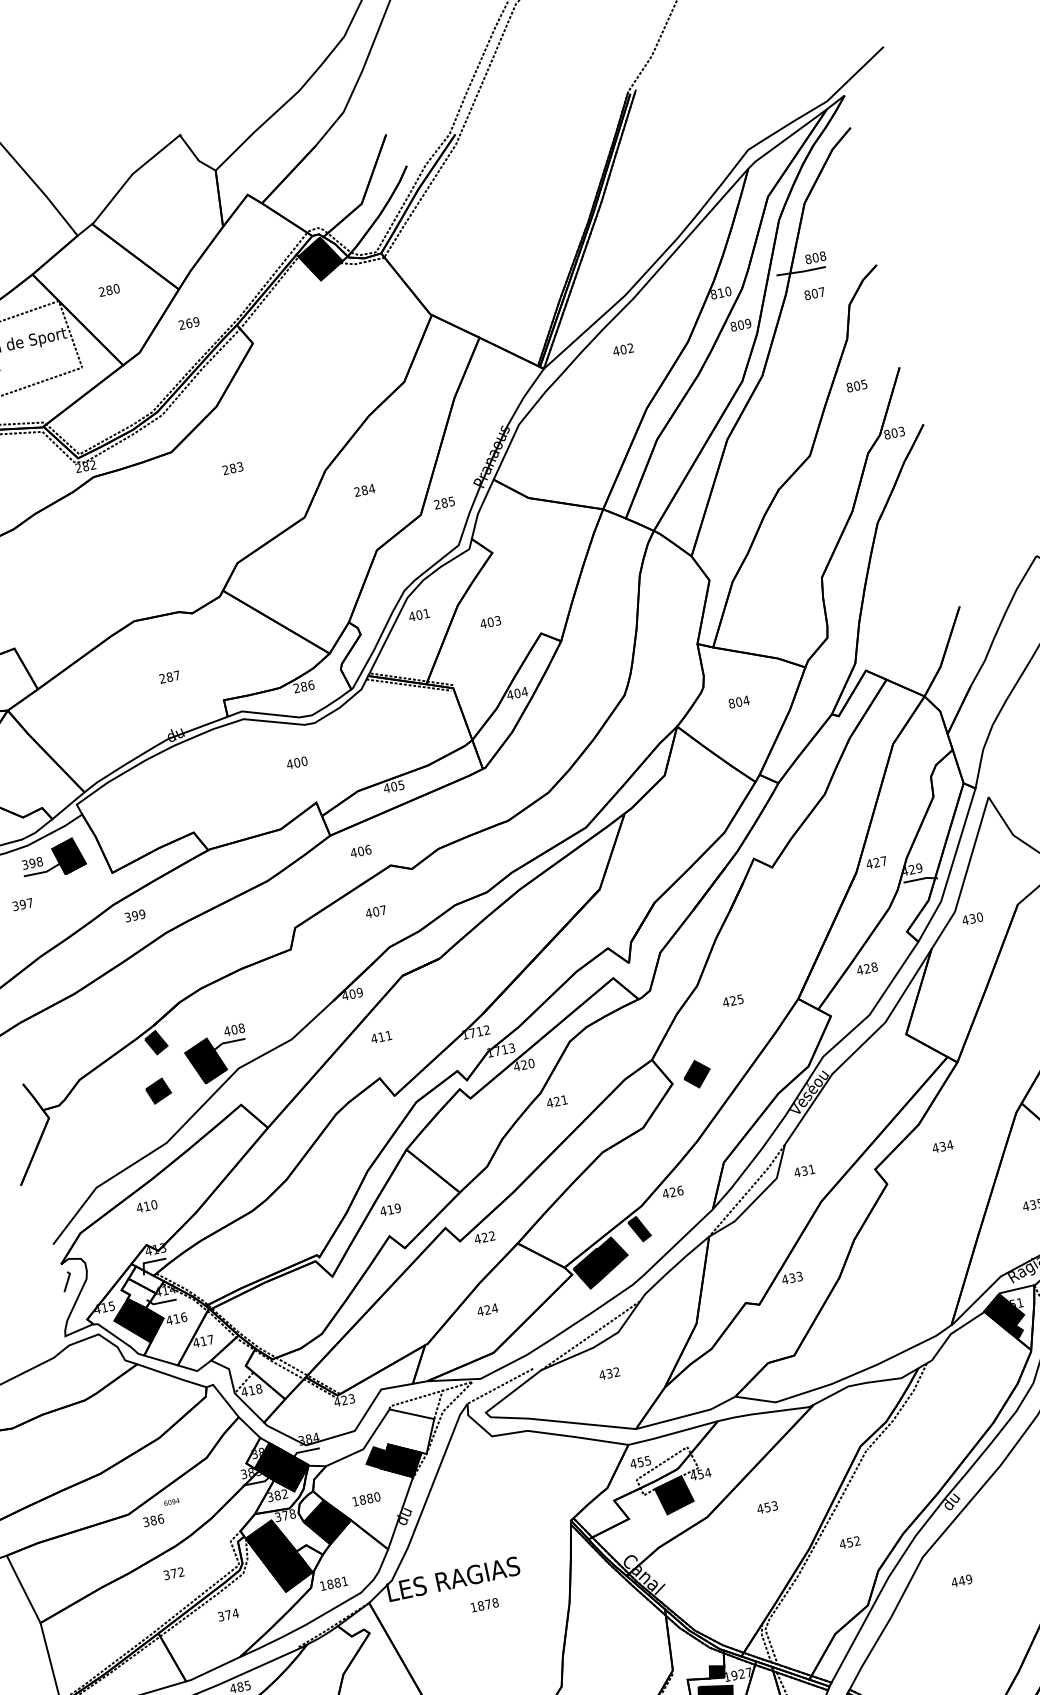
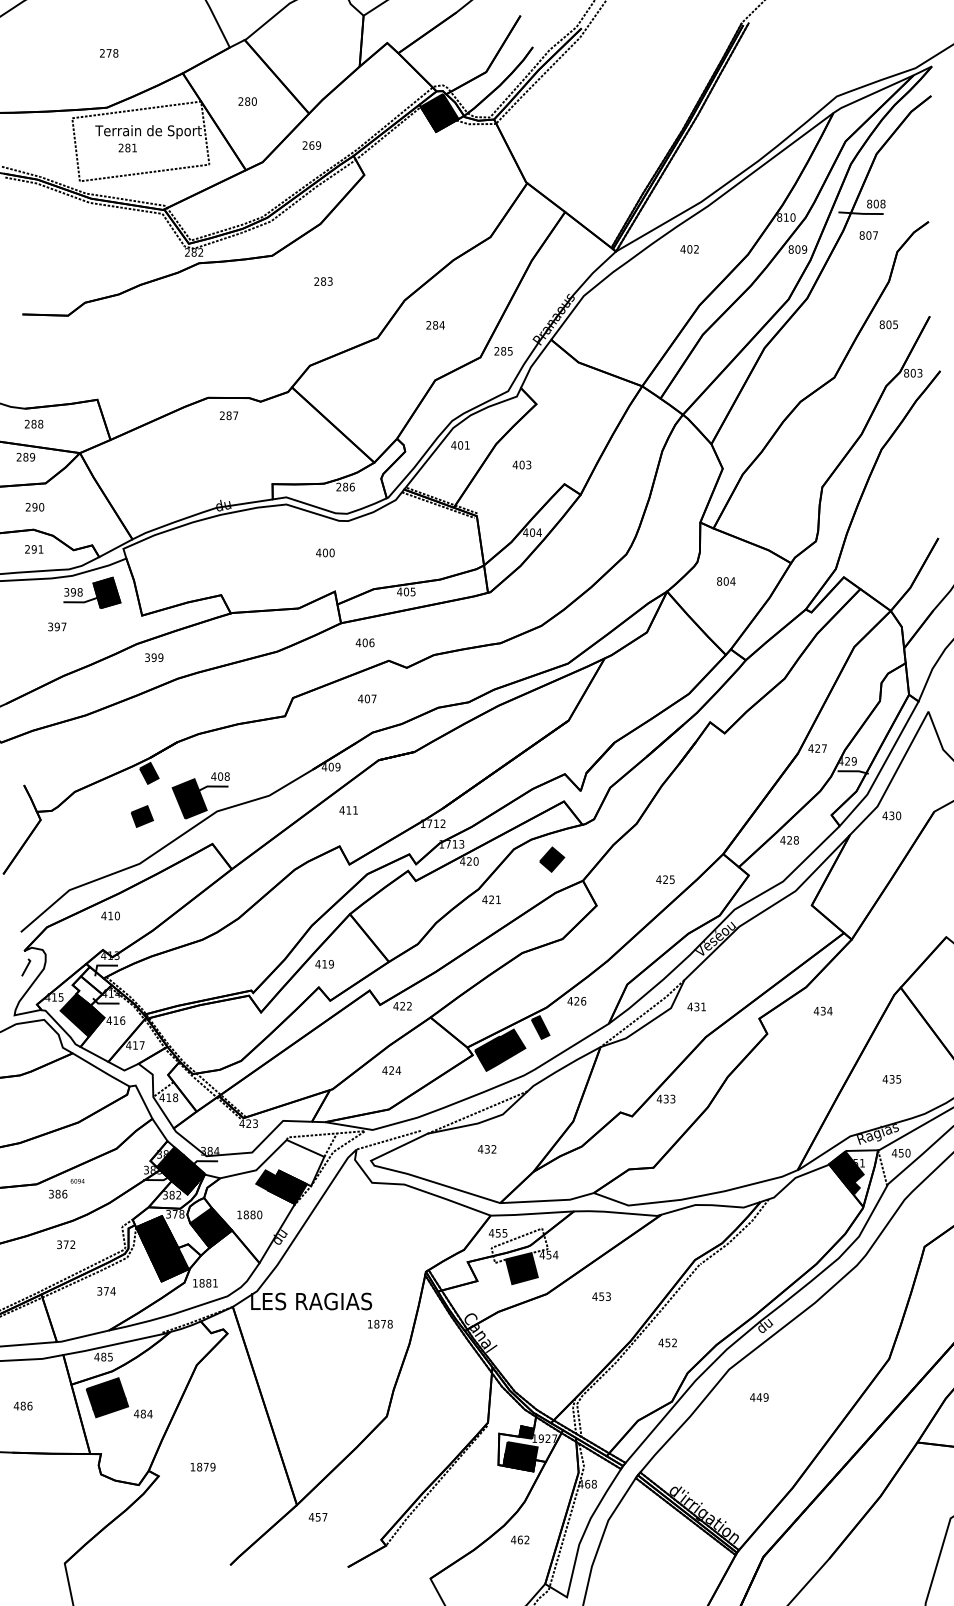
text: (169, 677) -> (228, 415), moved
text: (733, 1000) -> (665, 879), moved
part: (697, 1073) -> (552, 859), moved
text: (485, 1605) -> (380, 1324), moved

